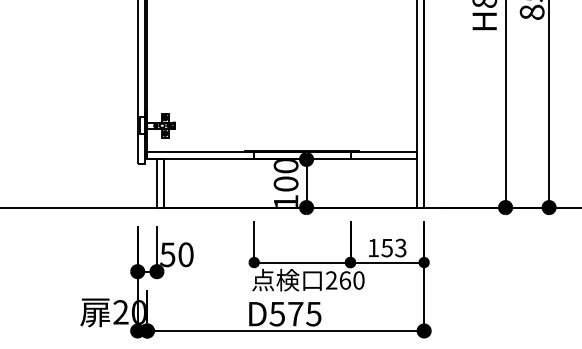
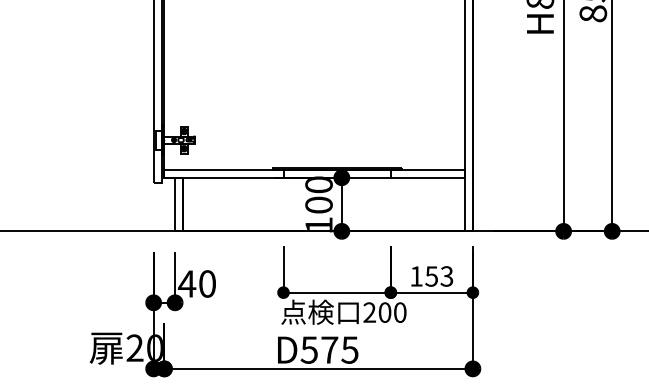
text: (168, 254) -> (187, 283), 50 -> 40
text: (344, 280) -> (384, 312), 260 -> 200

